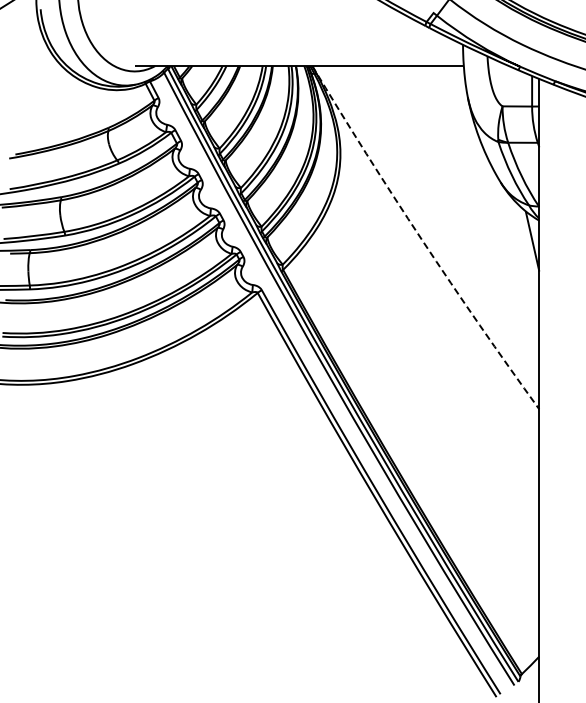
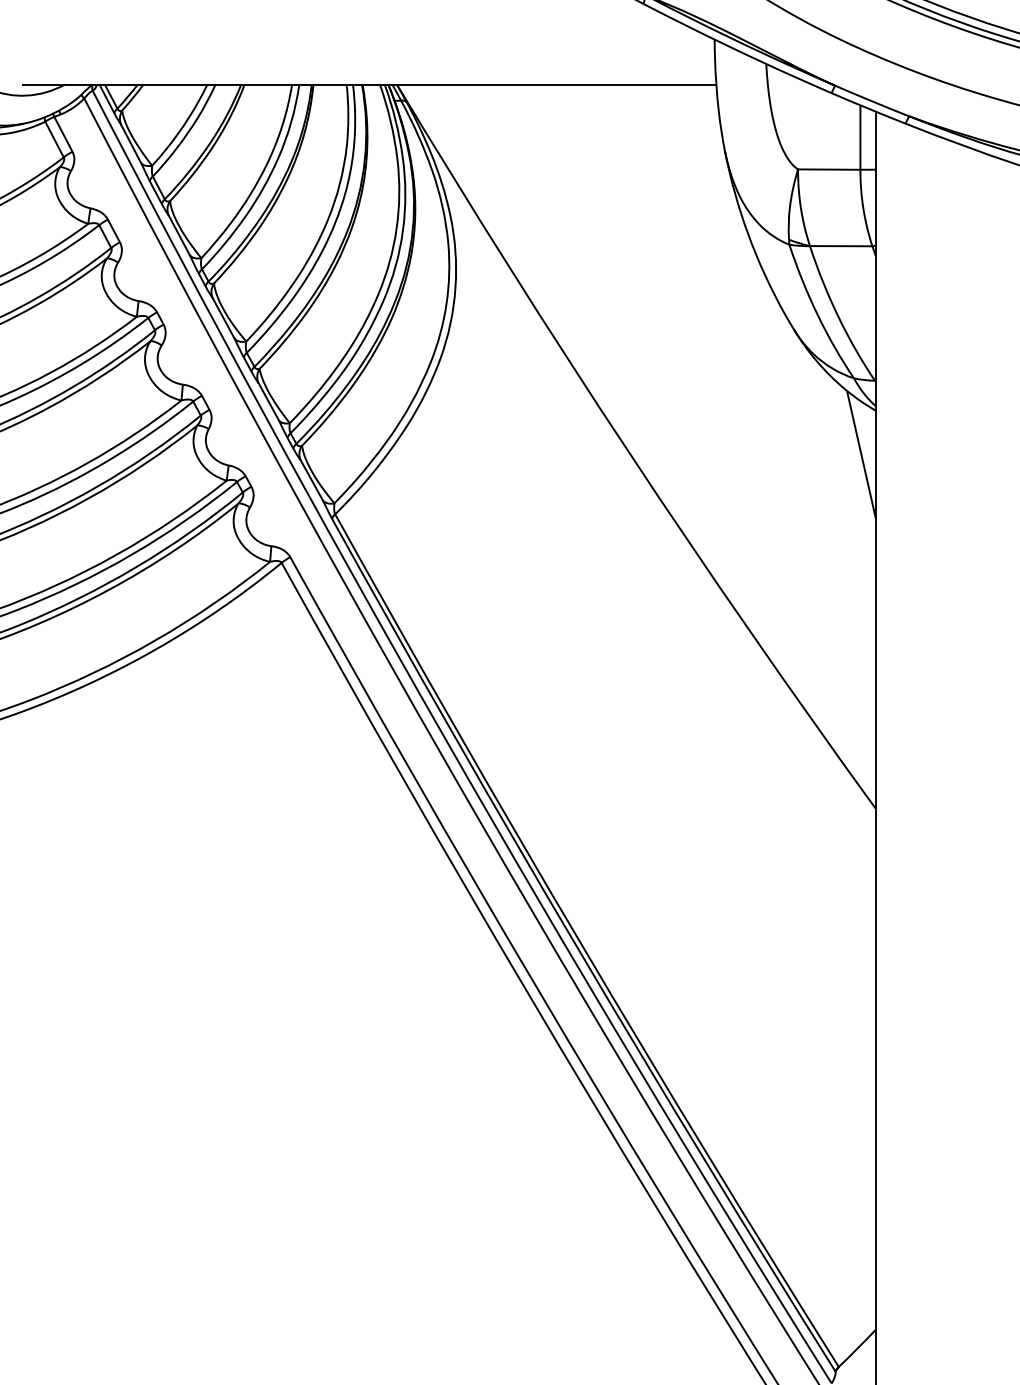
line: (422, 240) -> (629, 452), dashed -> solid

